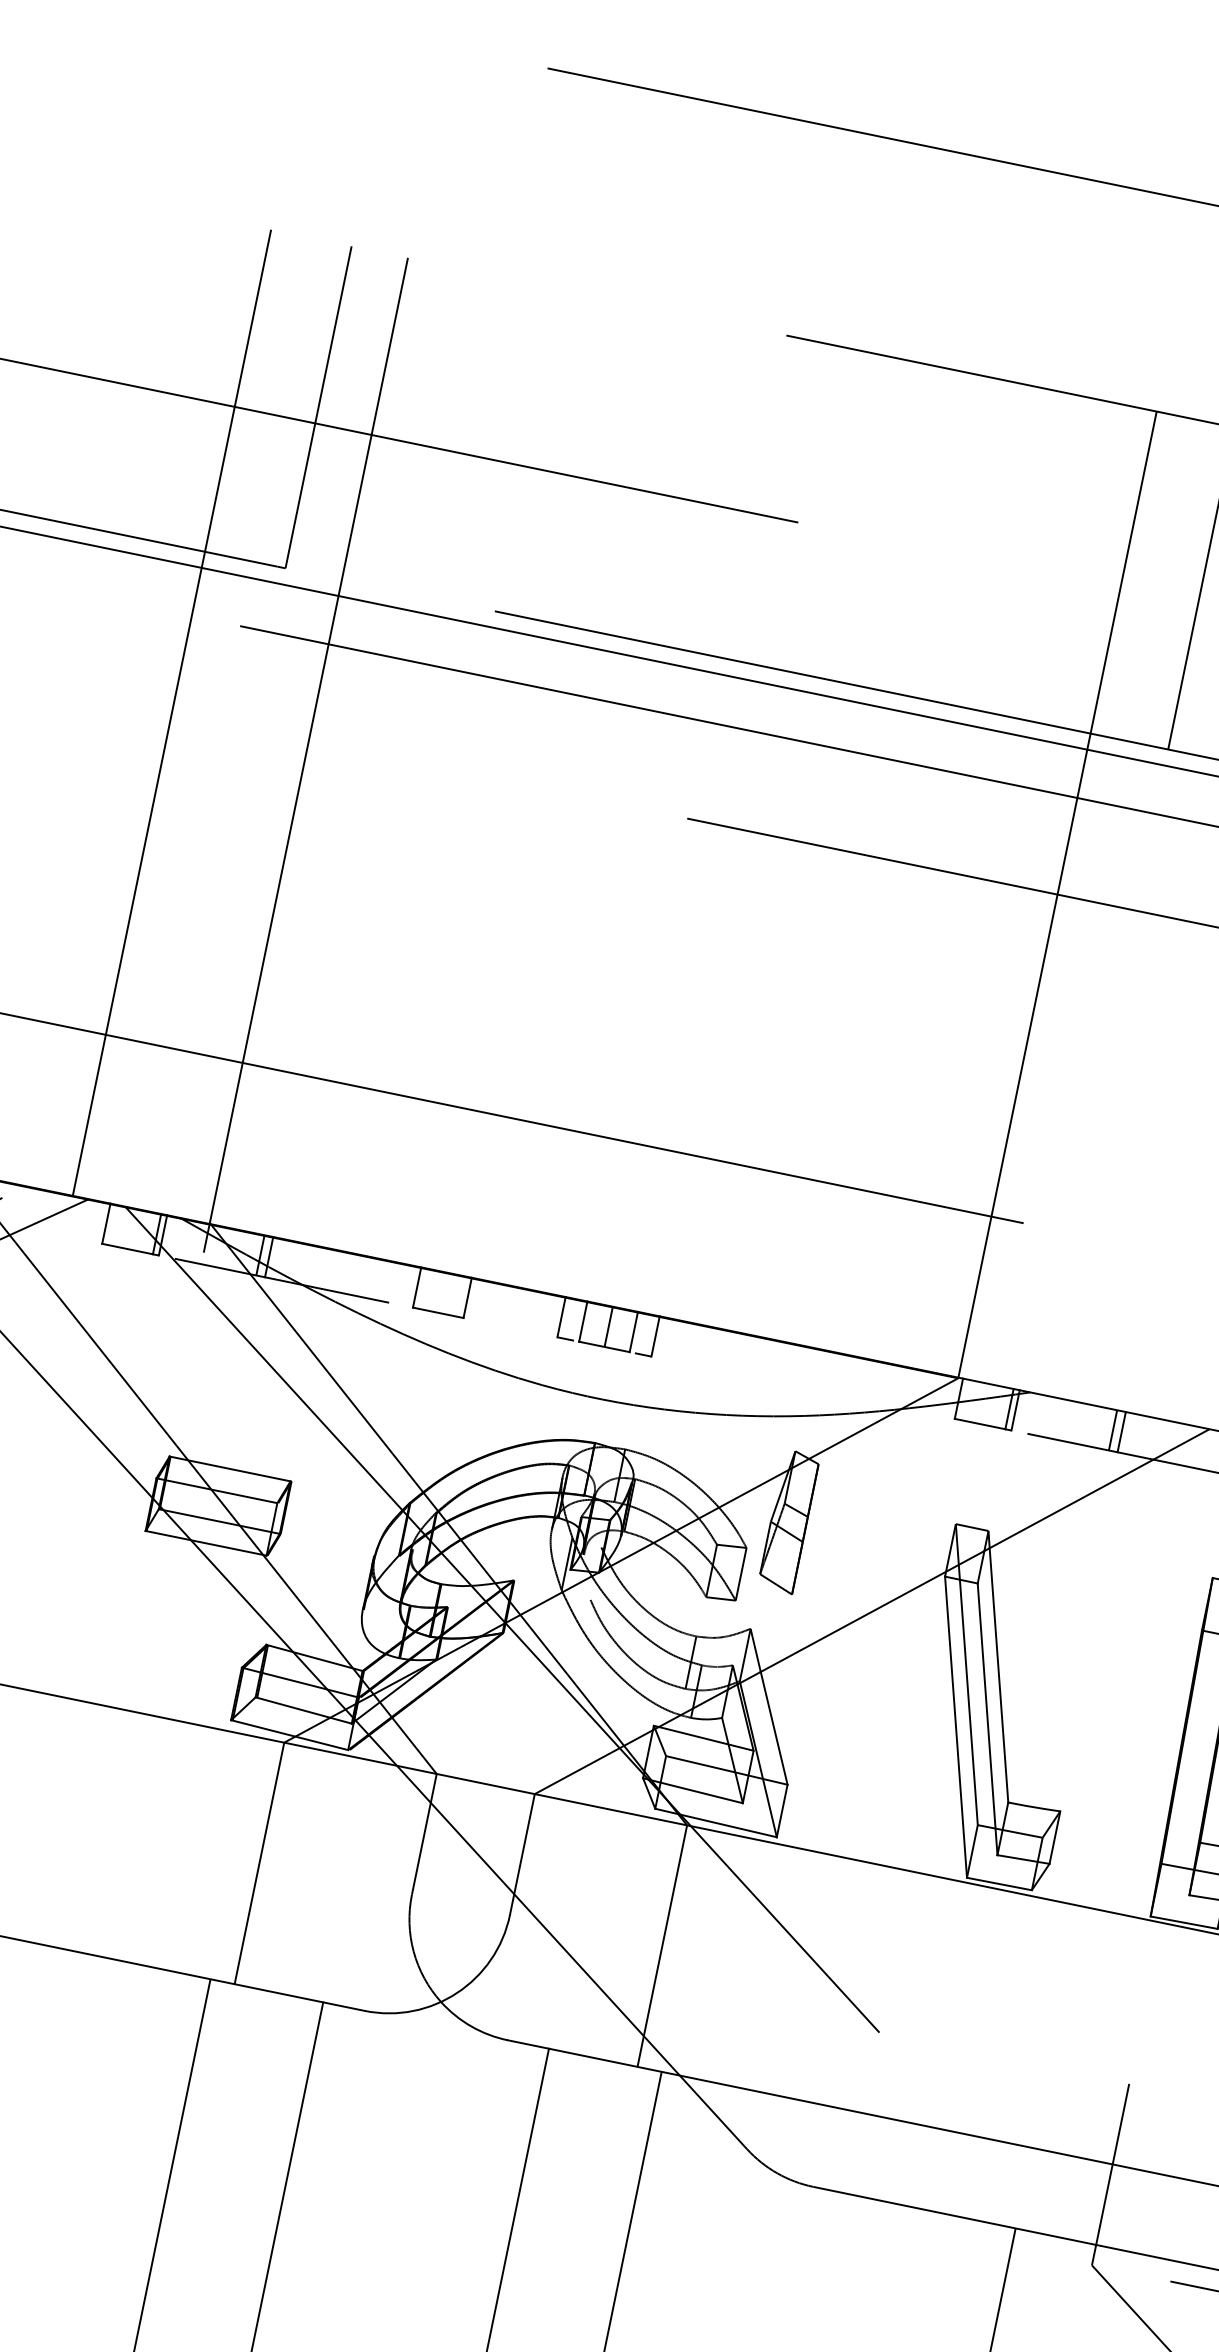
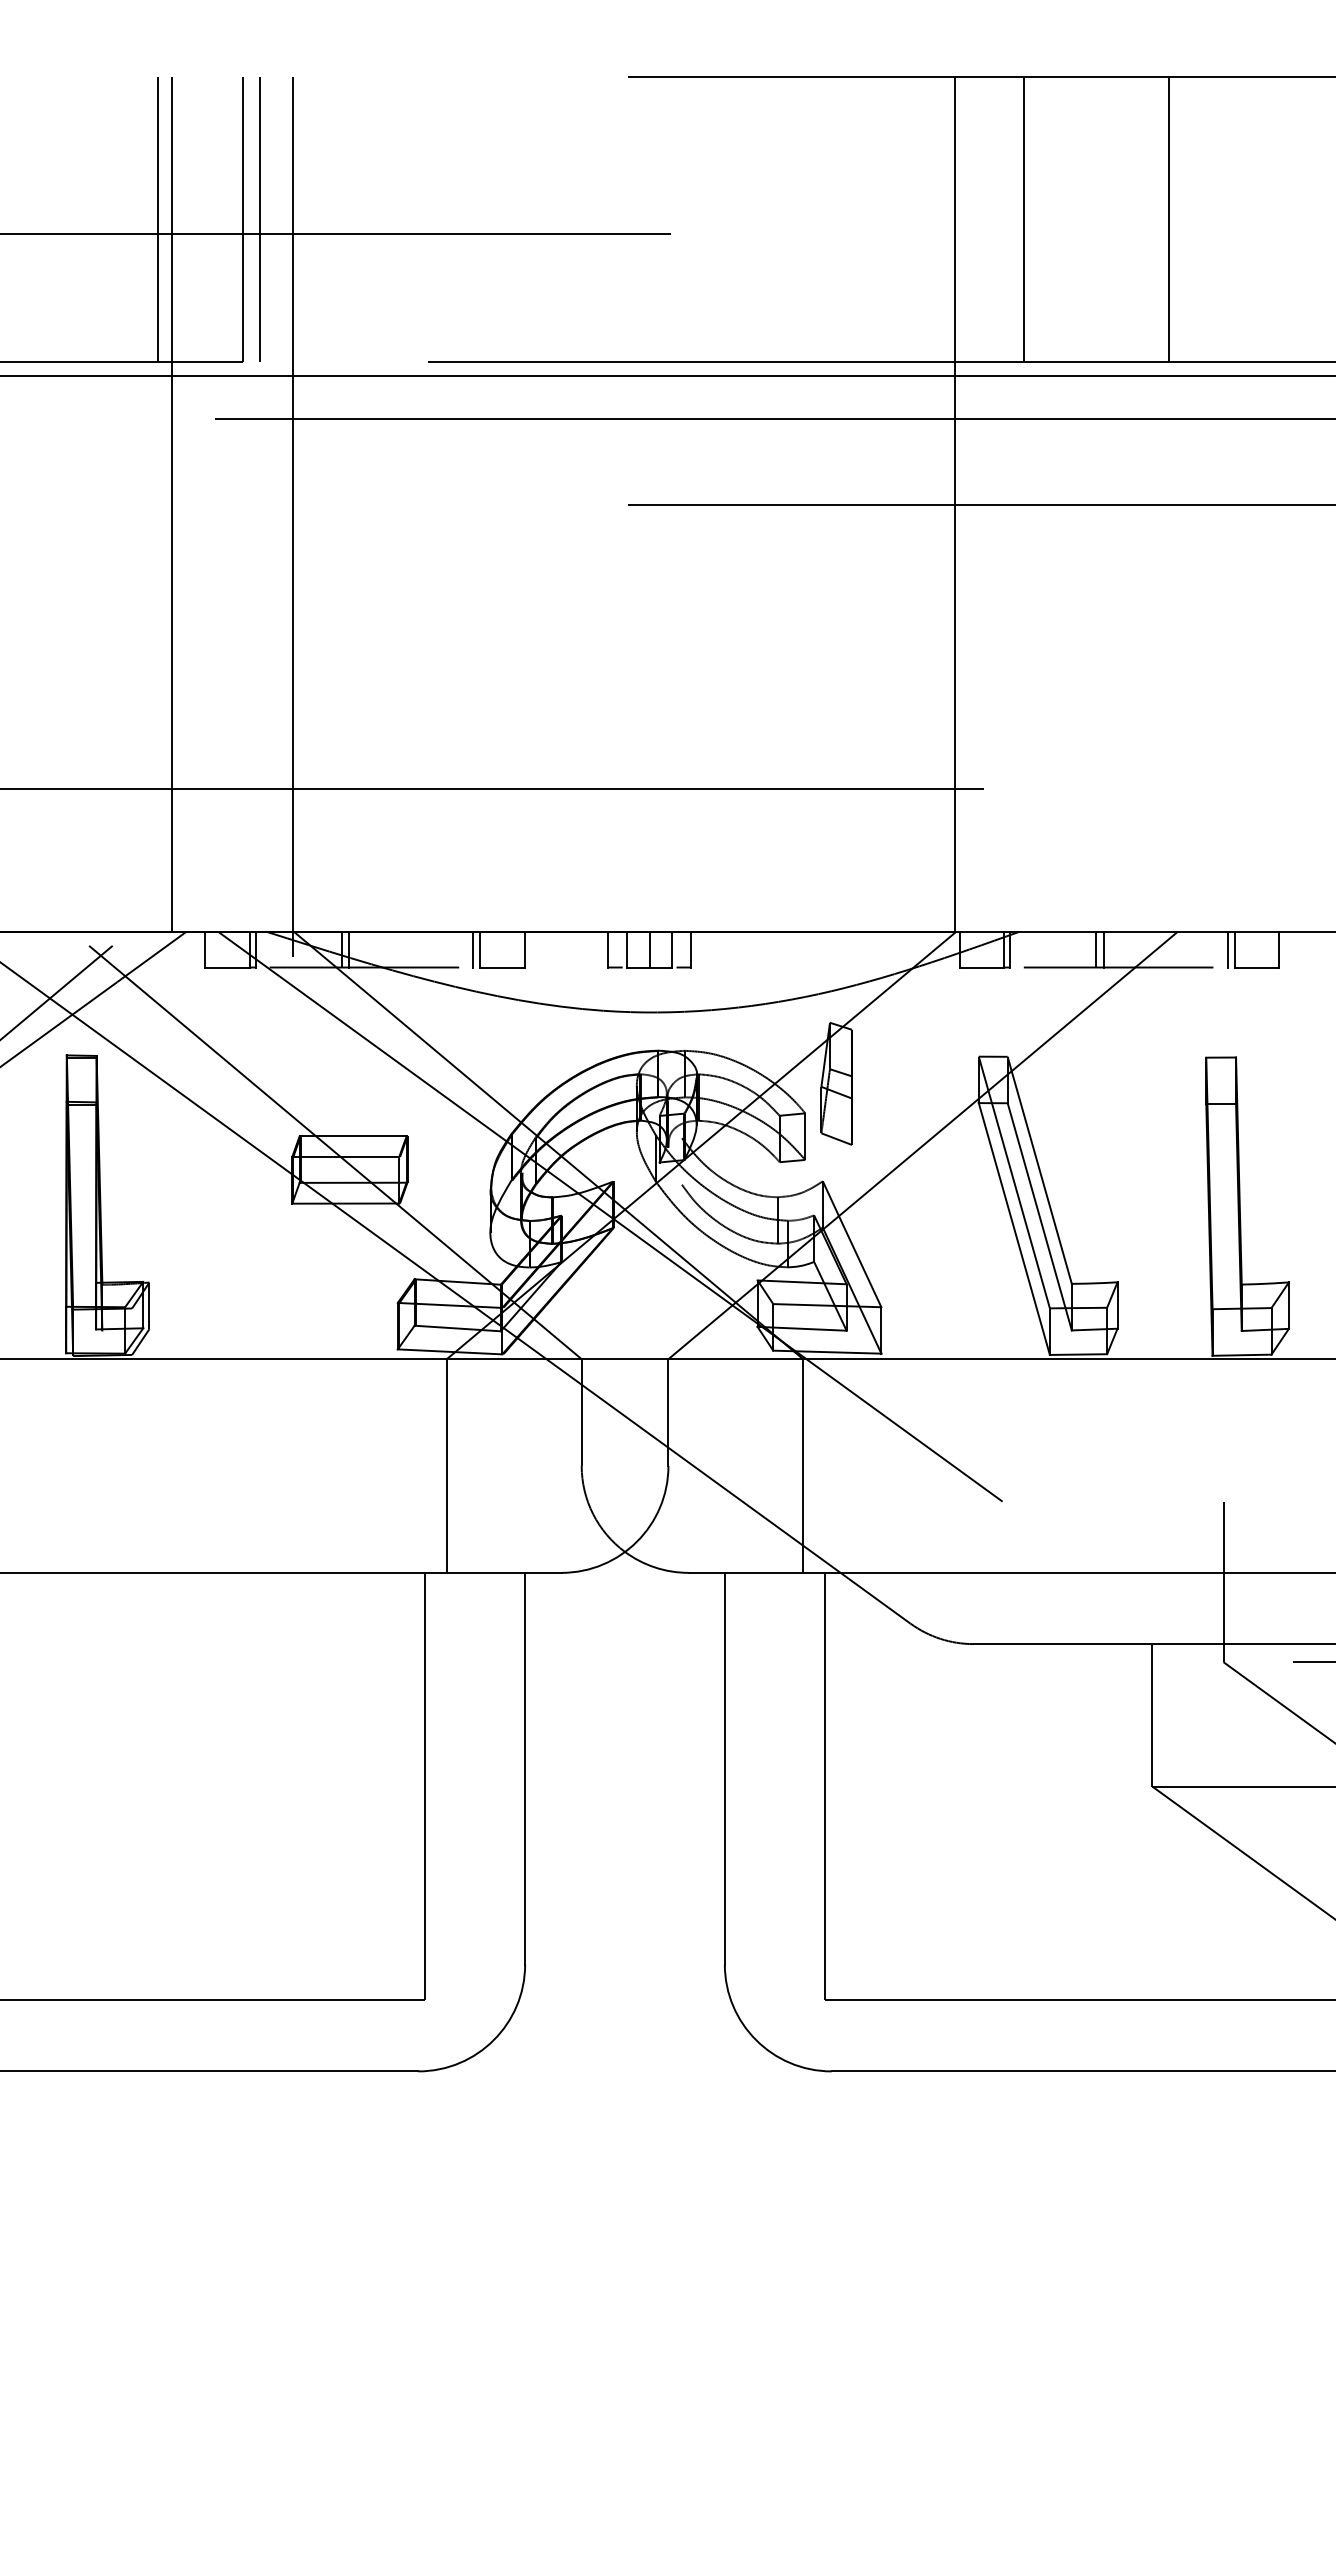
line: (221, 387) -> (157, 219), added
line: (338, 411) -> (260, 219), added
line: (409, 1285) -> (473, 949), added

